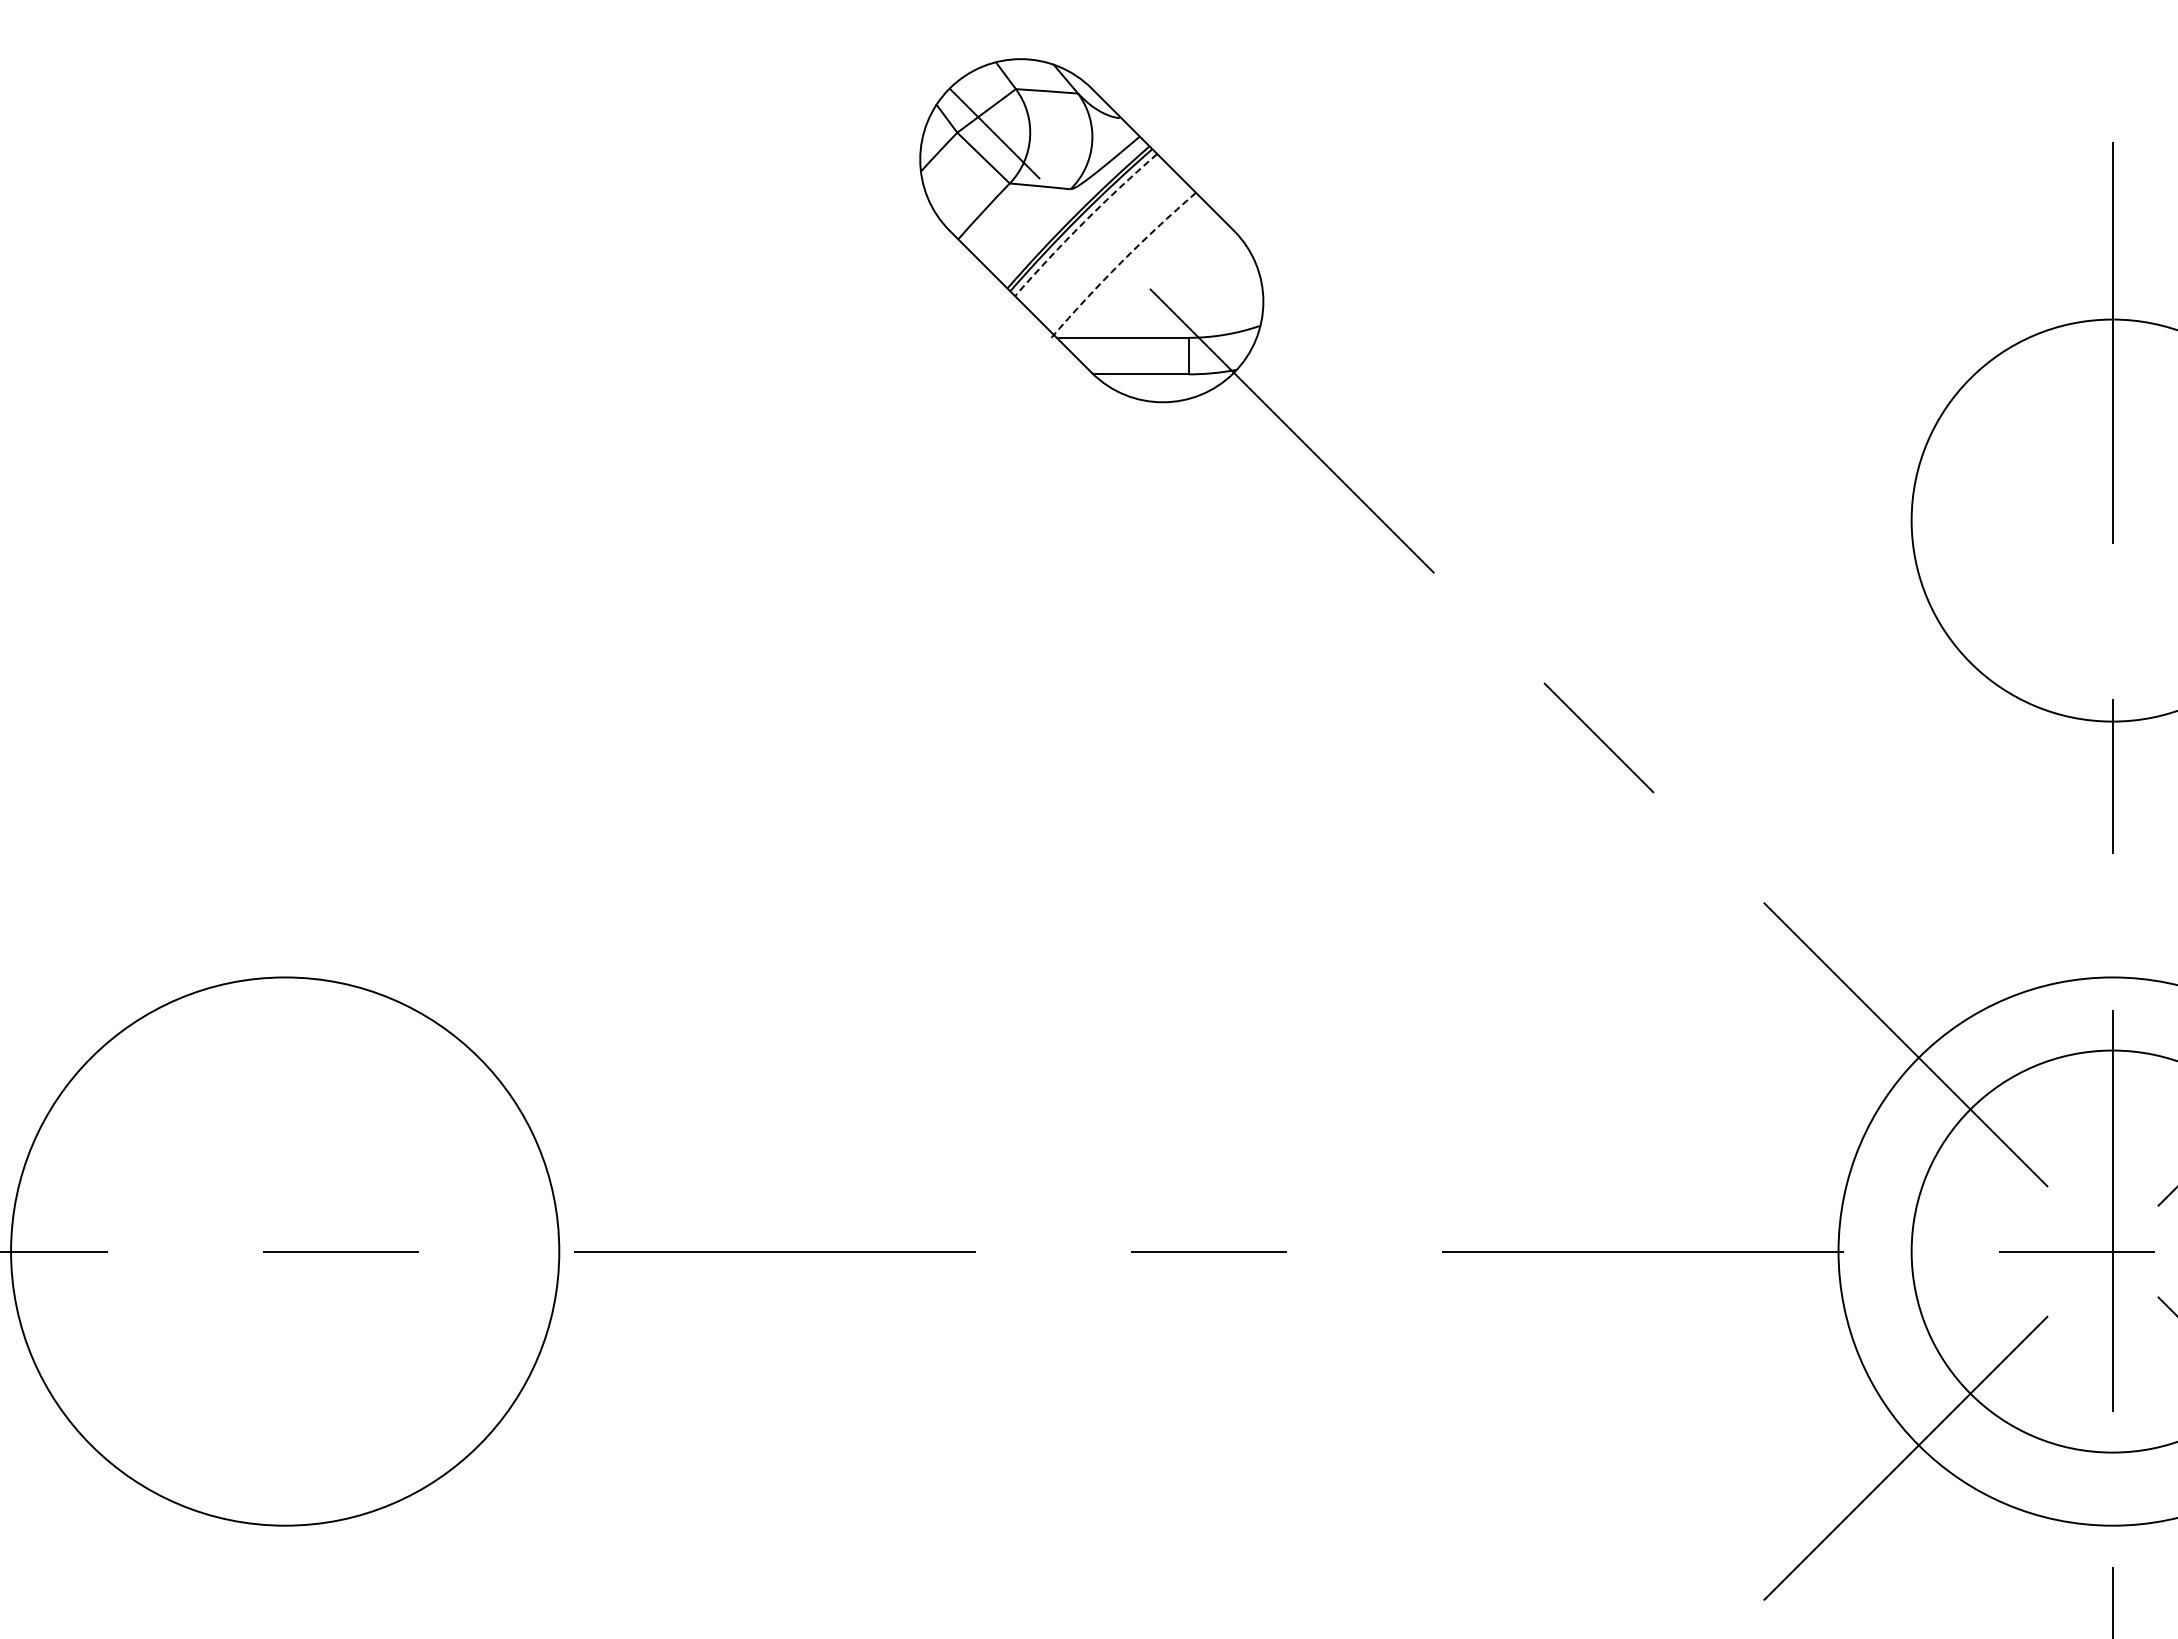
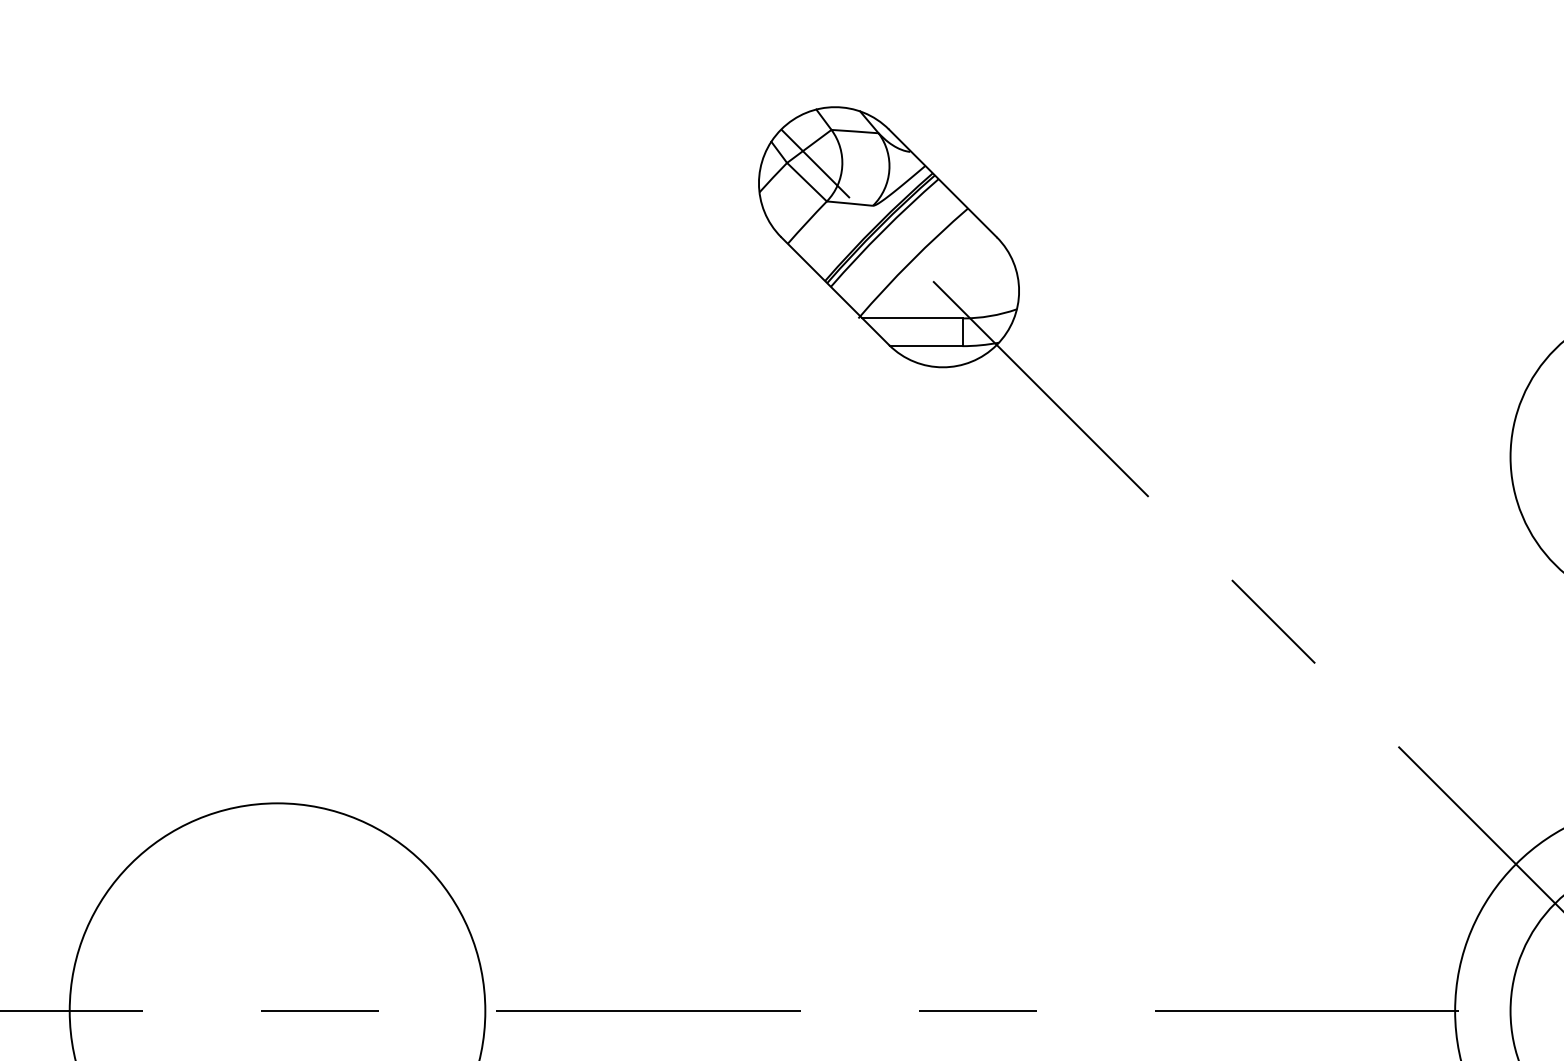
arc: (1083, 222) -> (882, 231), dashed -> solid
arc: (1121, 262) -> (911, 261), dashed -> solid

